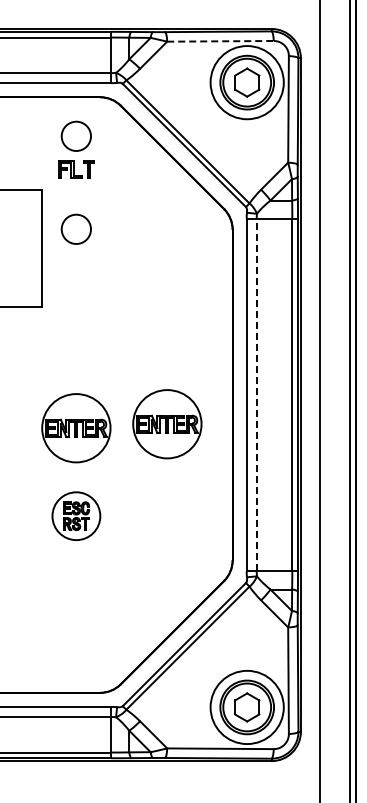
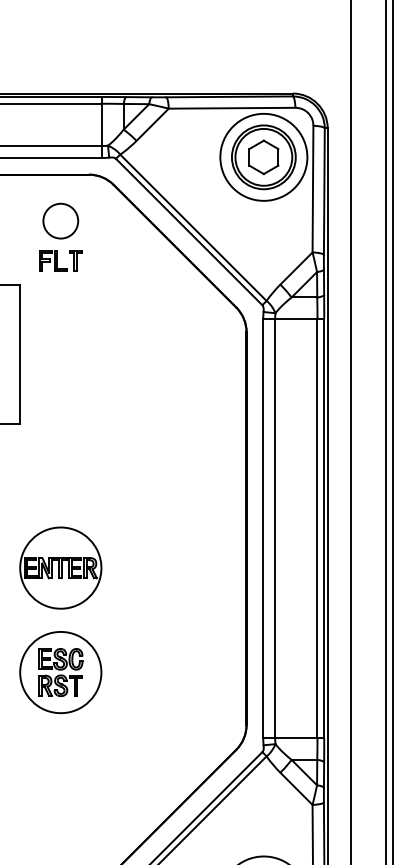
line: (220, 41) -> (232, 108), dashed -> solid
circle: (75, 228) -> (59, 330), removed
line: (256, 394) -> (274, 528), dashed -> solid
part: (167, 424) -> (169, 563), removed
part: (76, 516) -> (60, 673), size x1.43

